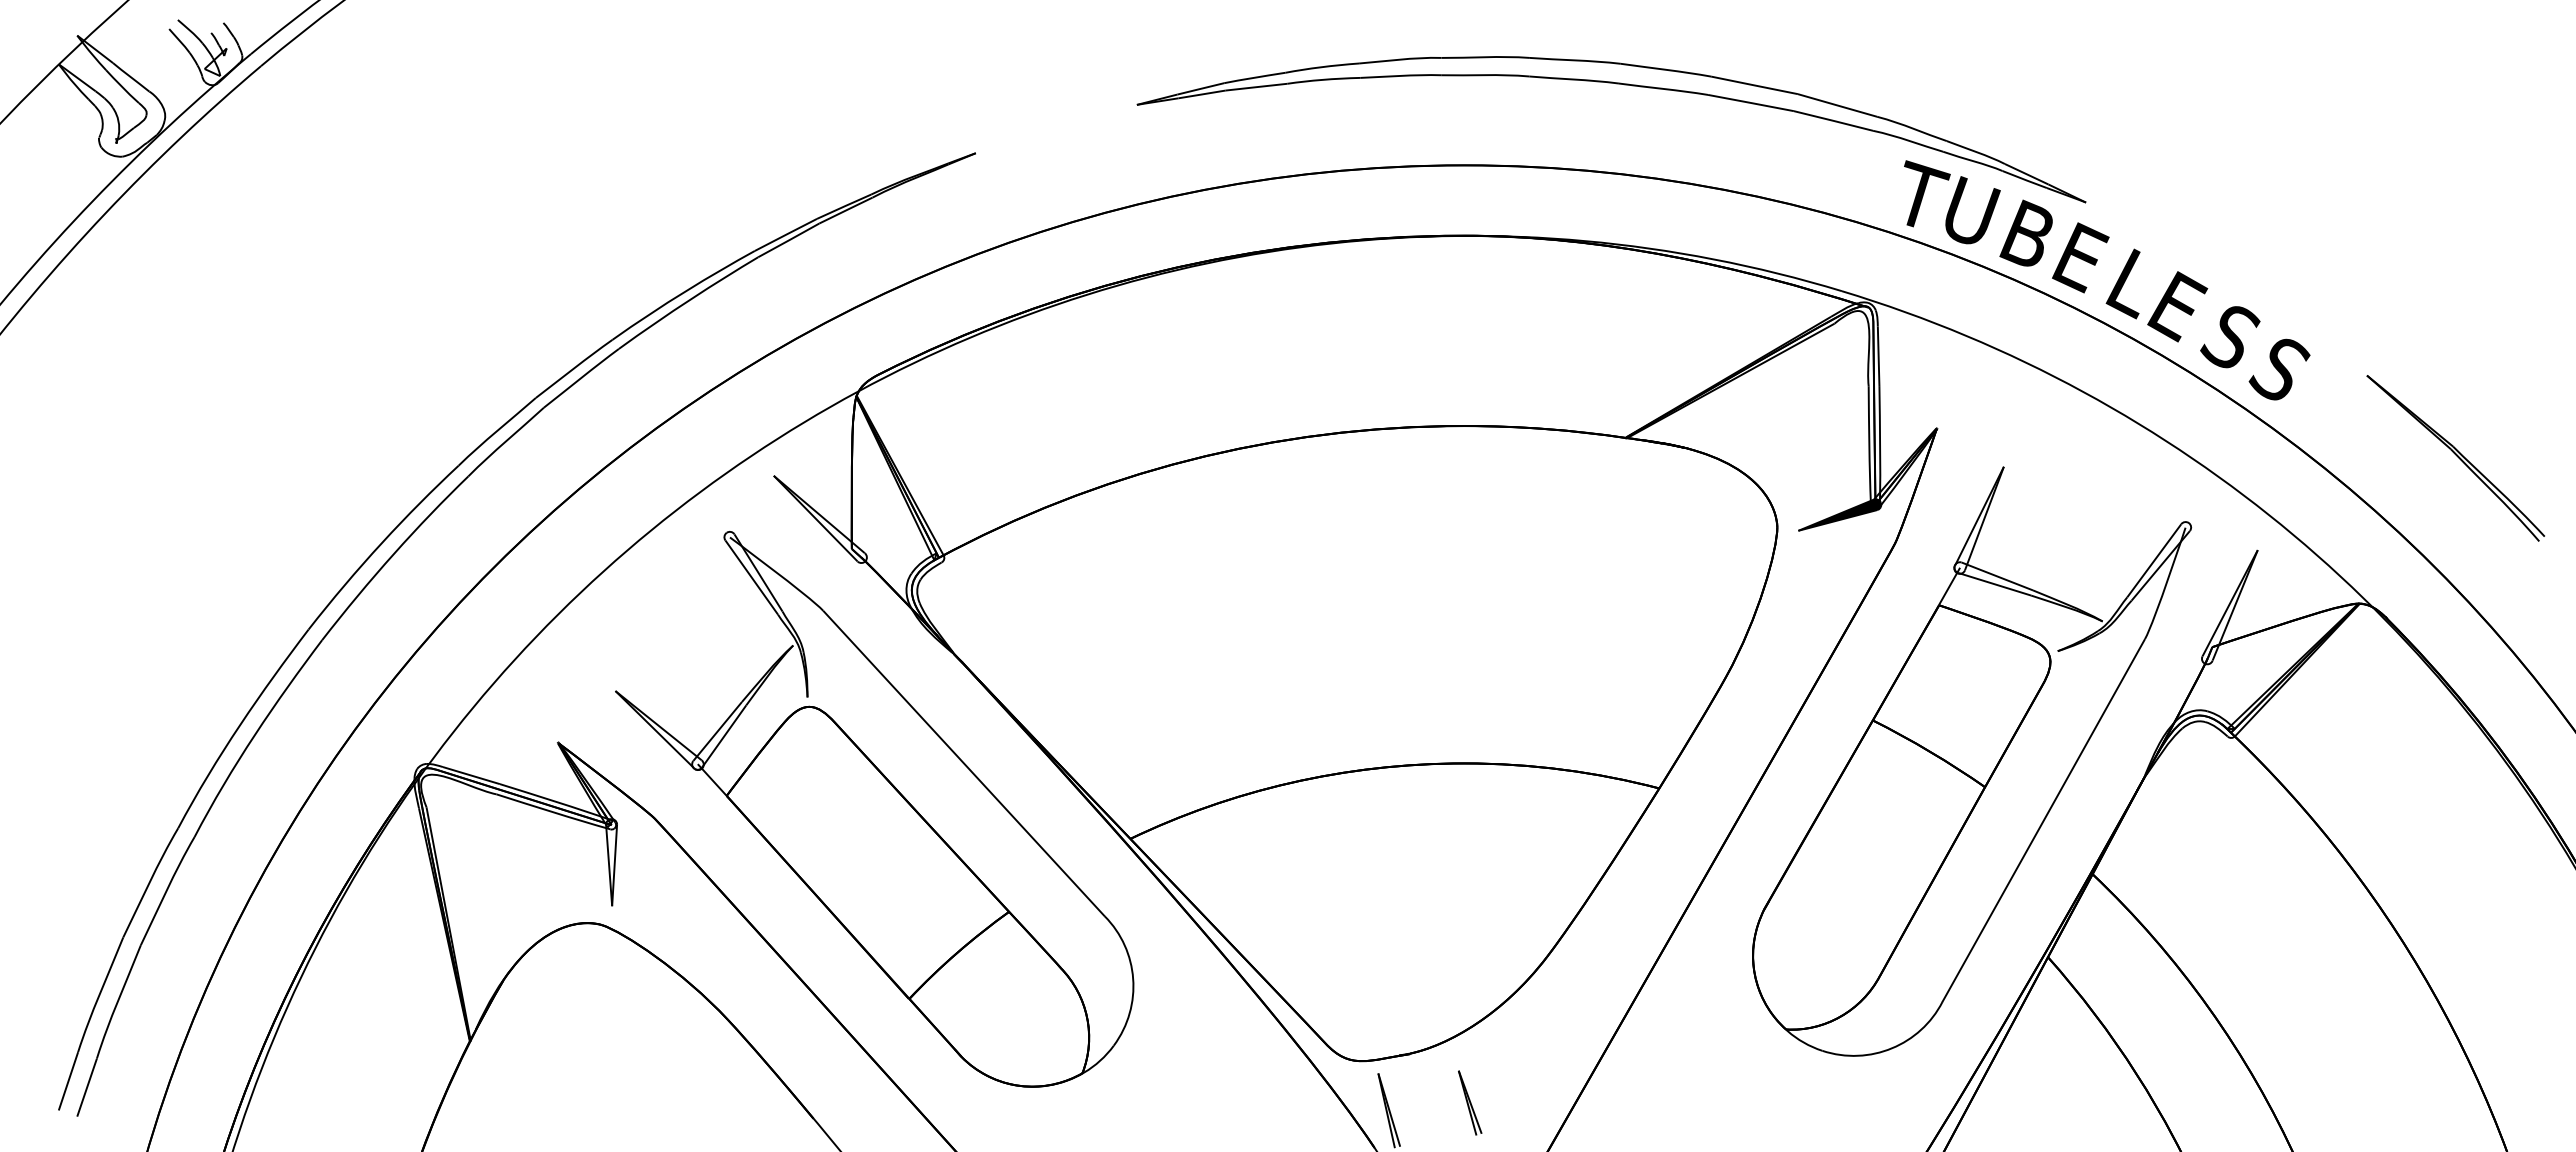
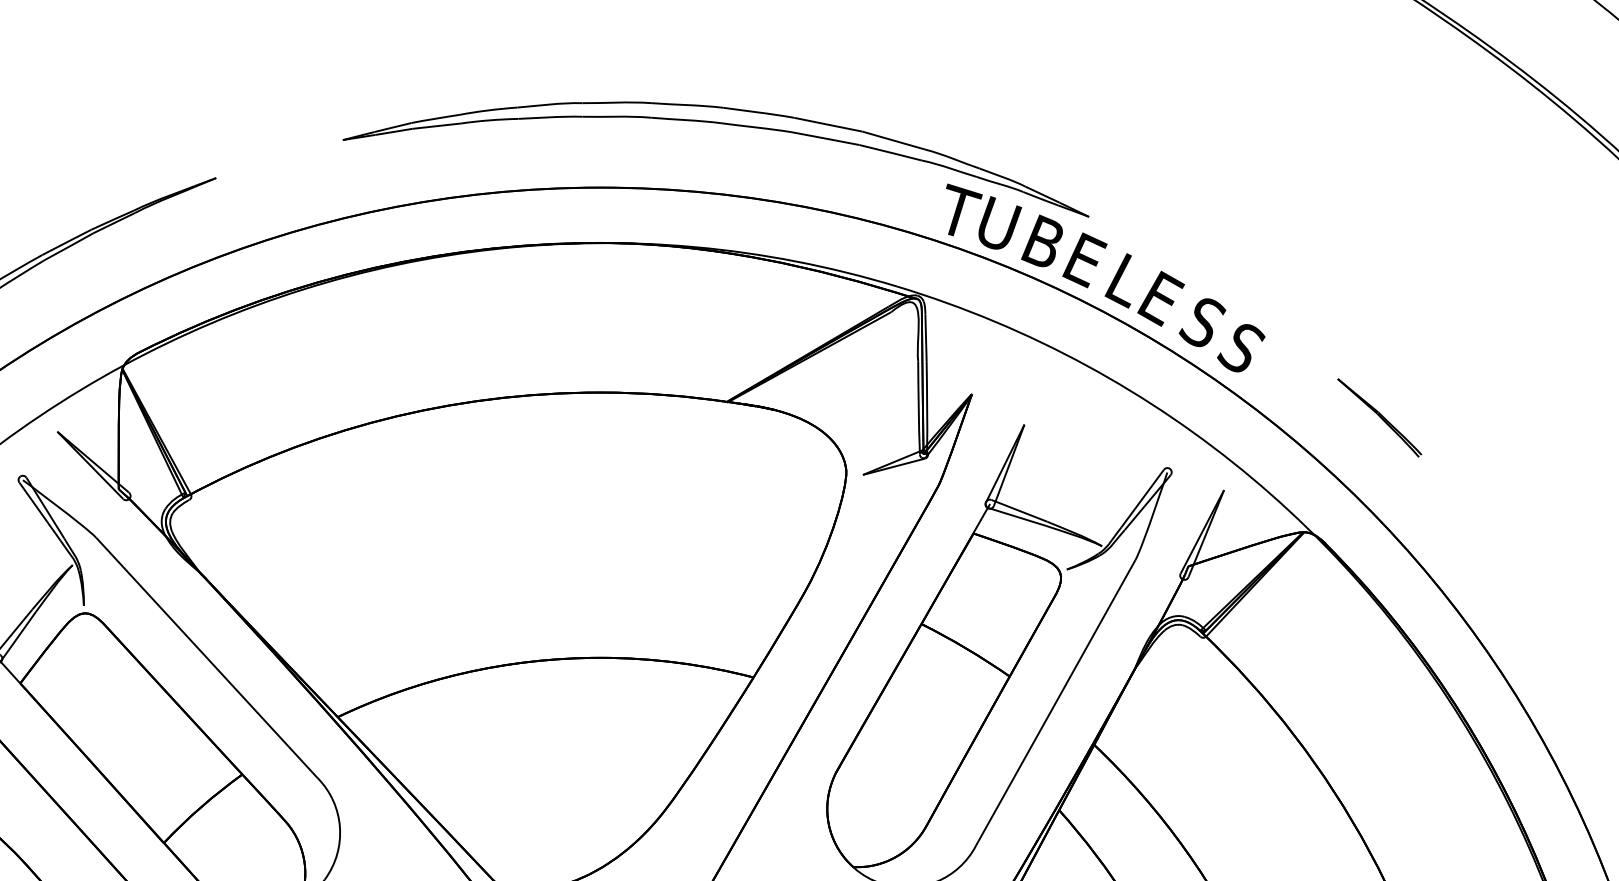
part: (2455, 458) -> (1379, 418), size x0.6
fill: (1839, 514) -> (895, 462), removed

